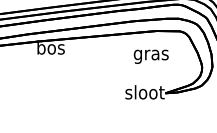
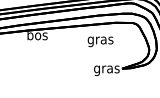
text: (151, 56) -> (100, 41), moved
text: (144, 94) -> (106, 69), sloot -> gras

